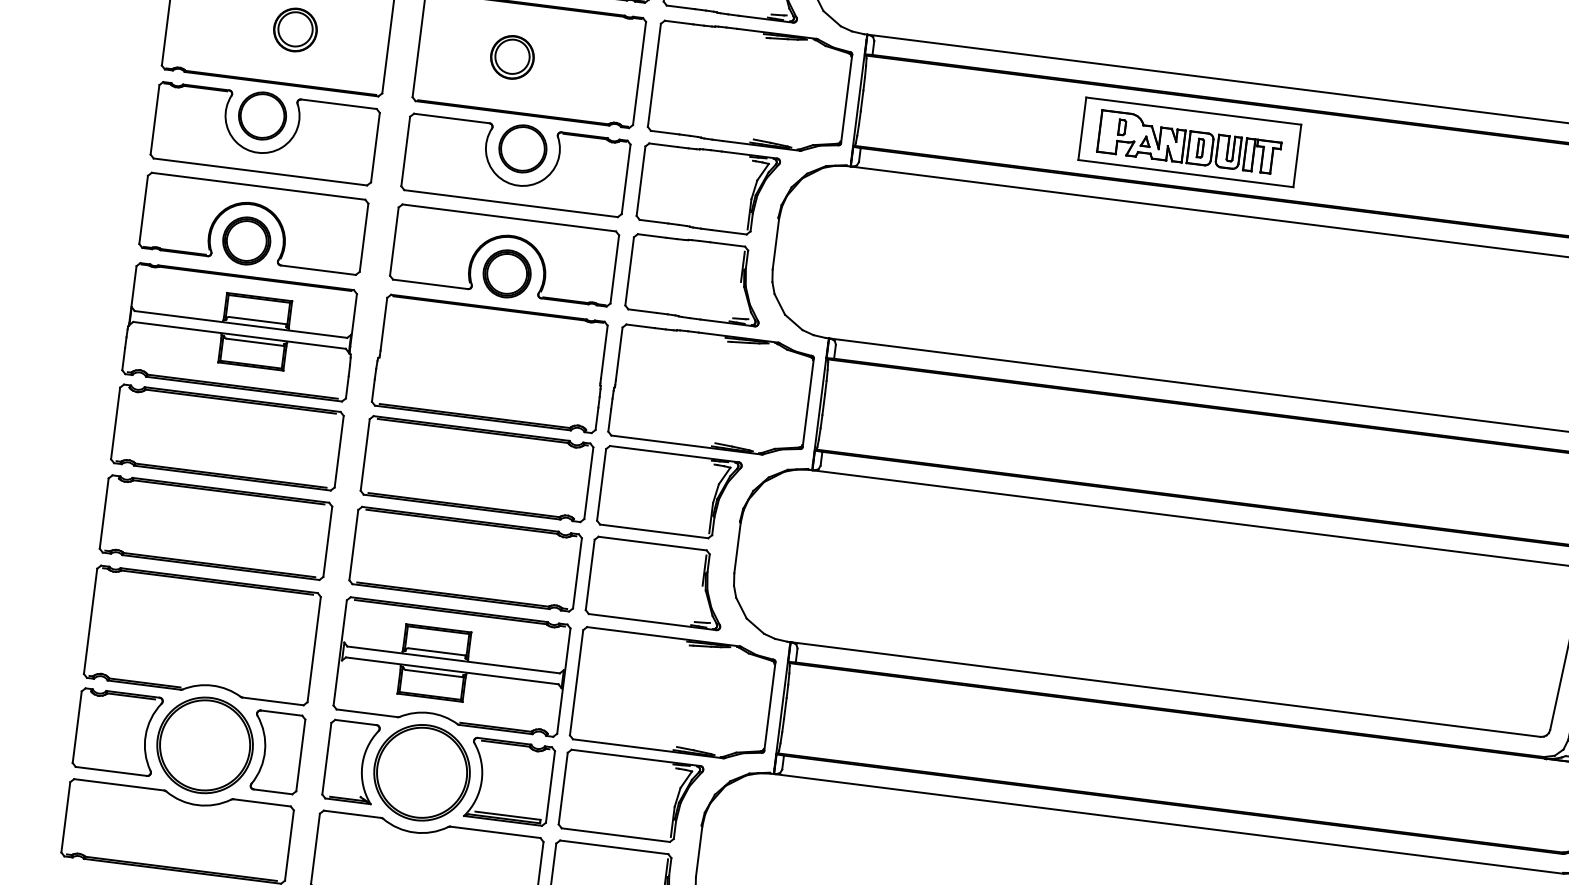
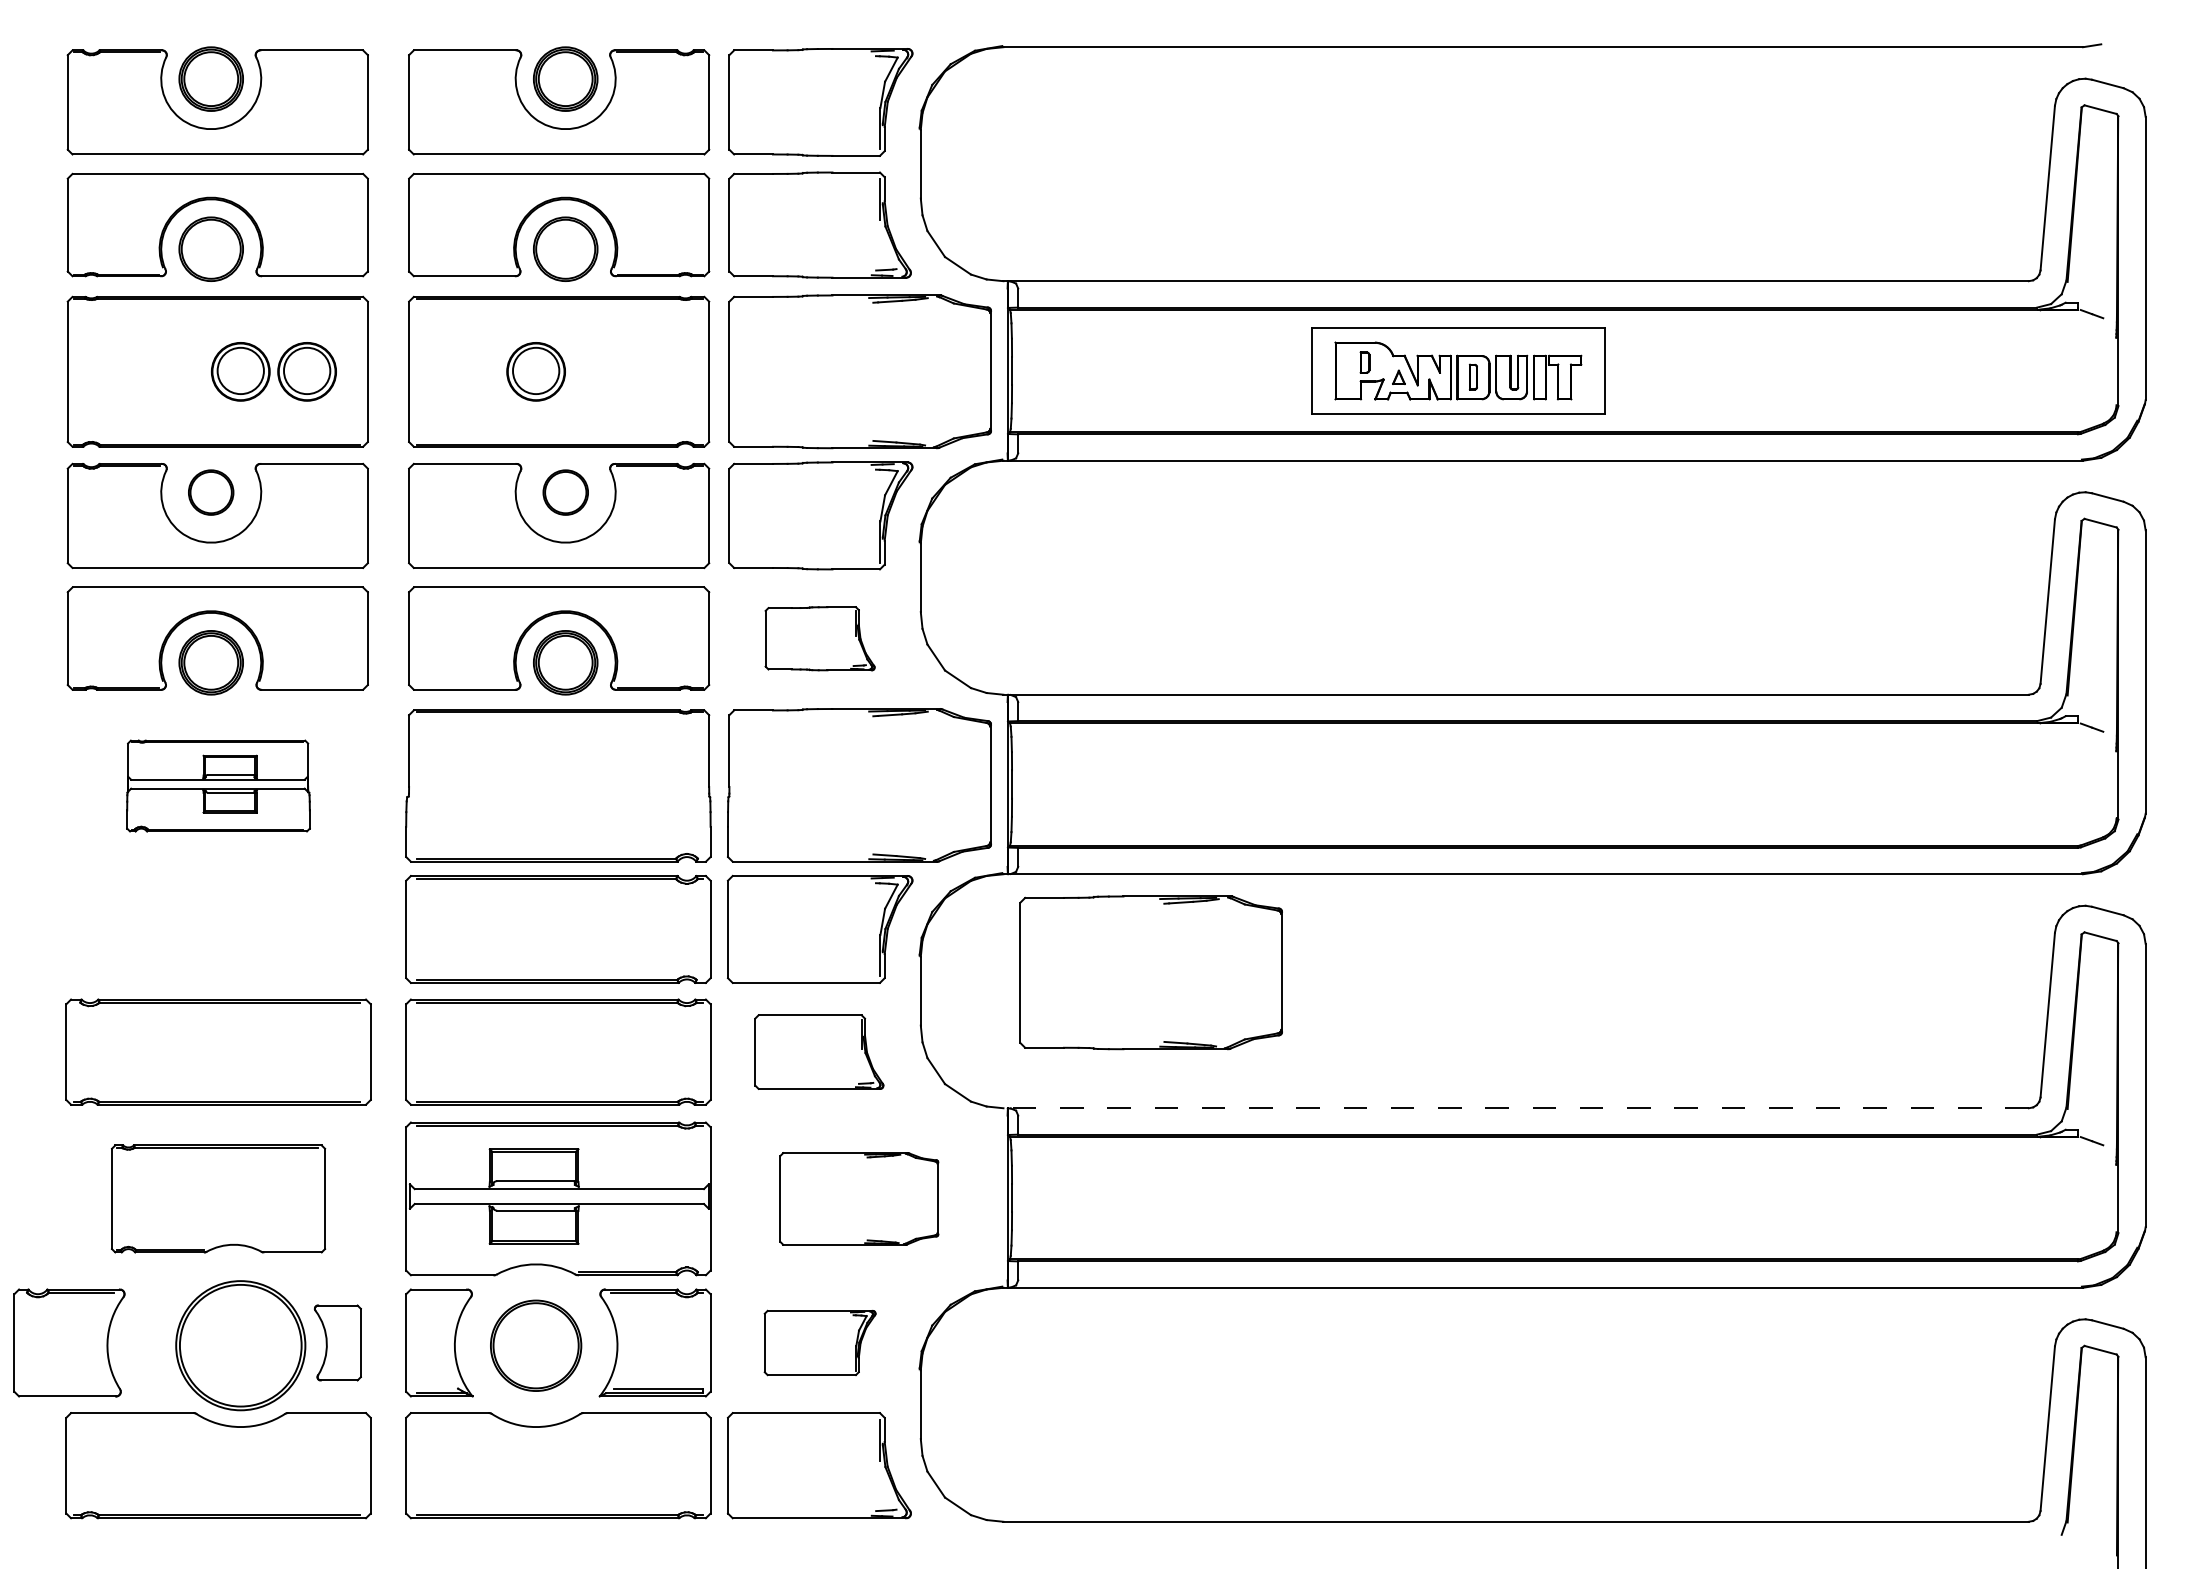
part: (343, 35) -> (306, 371), added
part: (262, 115) -> (210, 492), size x0.7
part: (522, 148) -> (565, 492), size x0.7
part: (695, 279) -> (819, 638), size x0.6
part: (240, 331) -> (218, 785), size x0.6
part: (227, 437) -> (218, 929), removed
part: (907, 555) -> (1150, 972), added
part: (656, 582) -> (818, 1051), size x0.7
part: (202, 635) -> (218, 1198), size x0.7
line: (1164, 689) -> (1516, 1108), solid -> dashed
part: (672, 694) -> (858, 1198), size x0.6
part: (117, 731) -> (69, 1342), moved
part: (276, 752) -> (337, 1342), size x0.7
part: (421, 772) -> (535, 1345), size x0.7
part: (630, 796) -> (819, 1342), size x0.6

